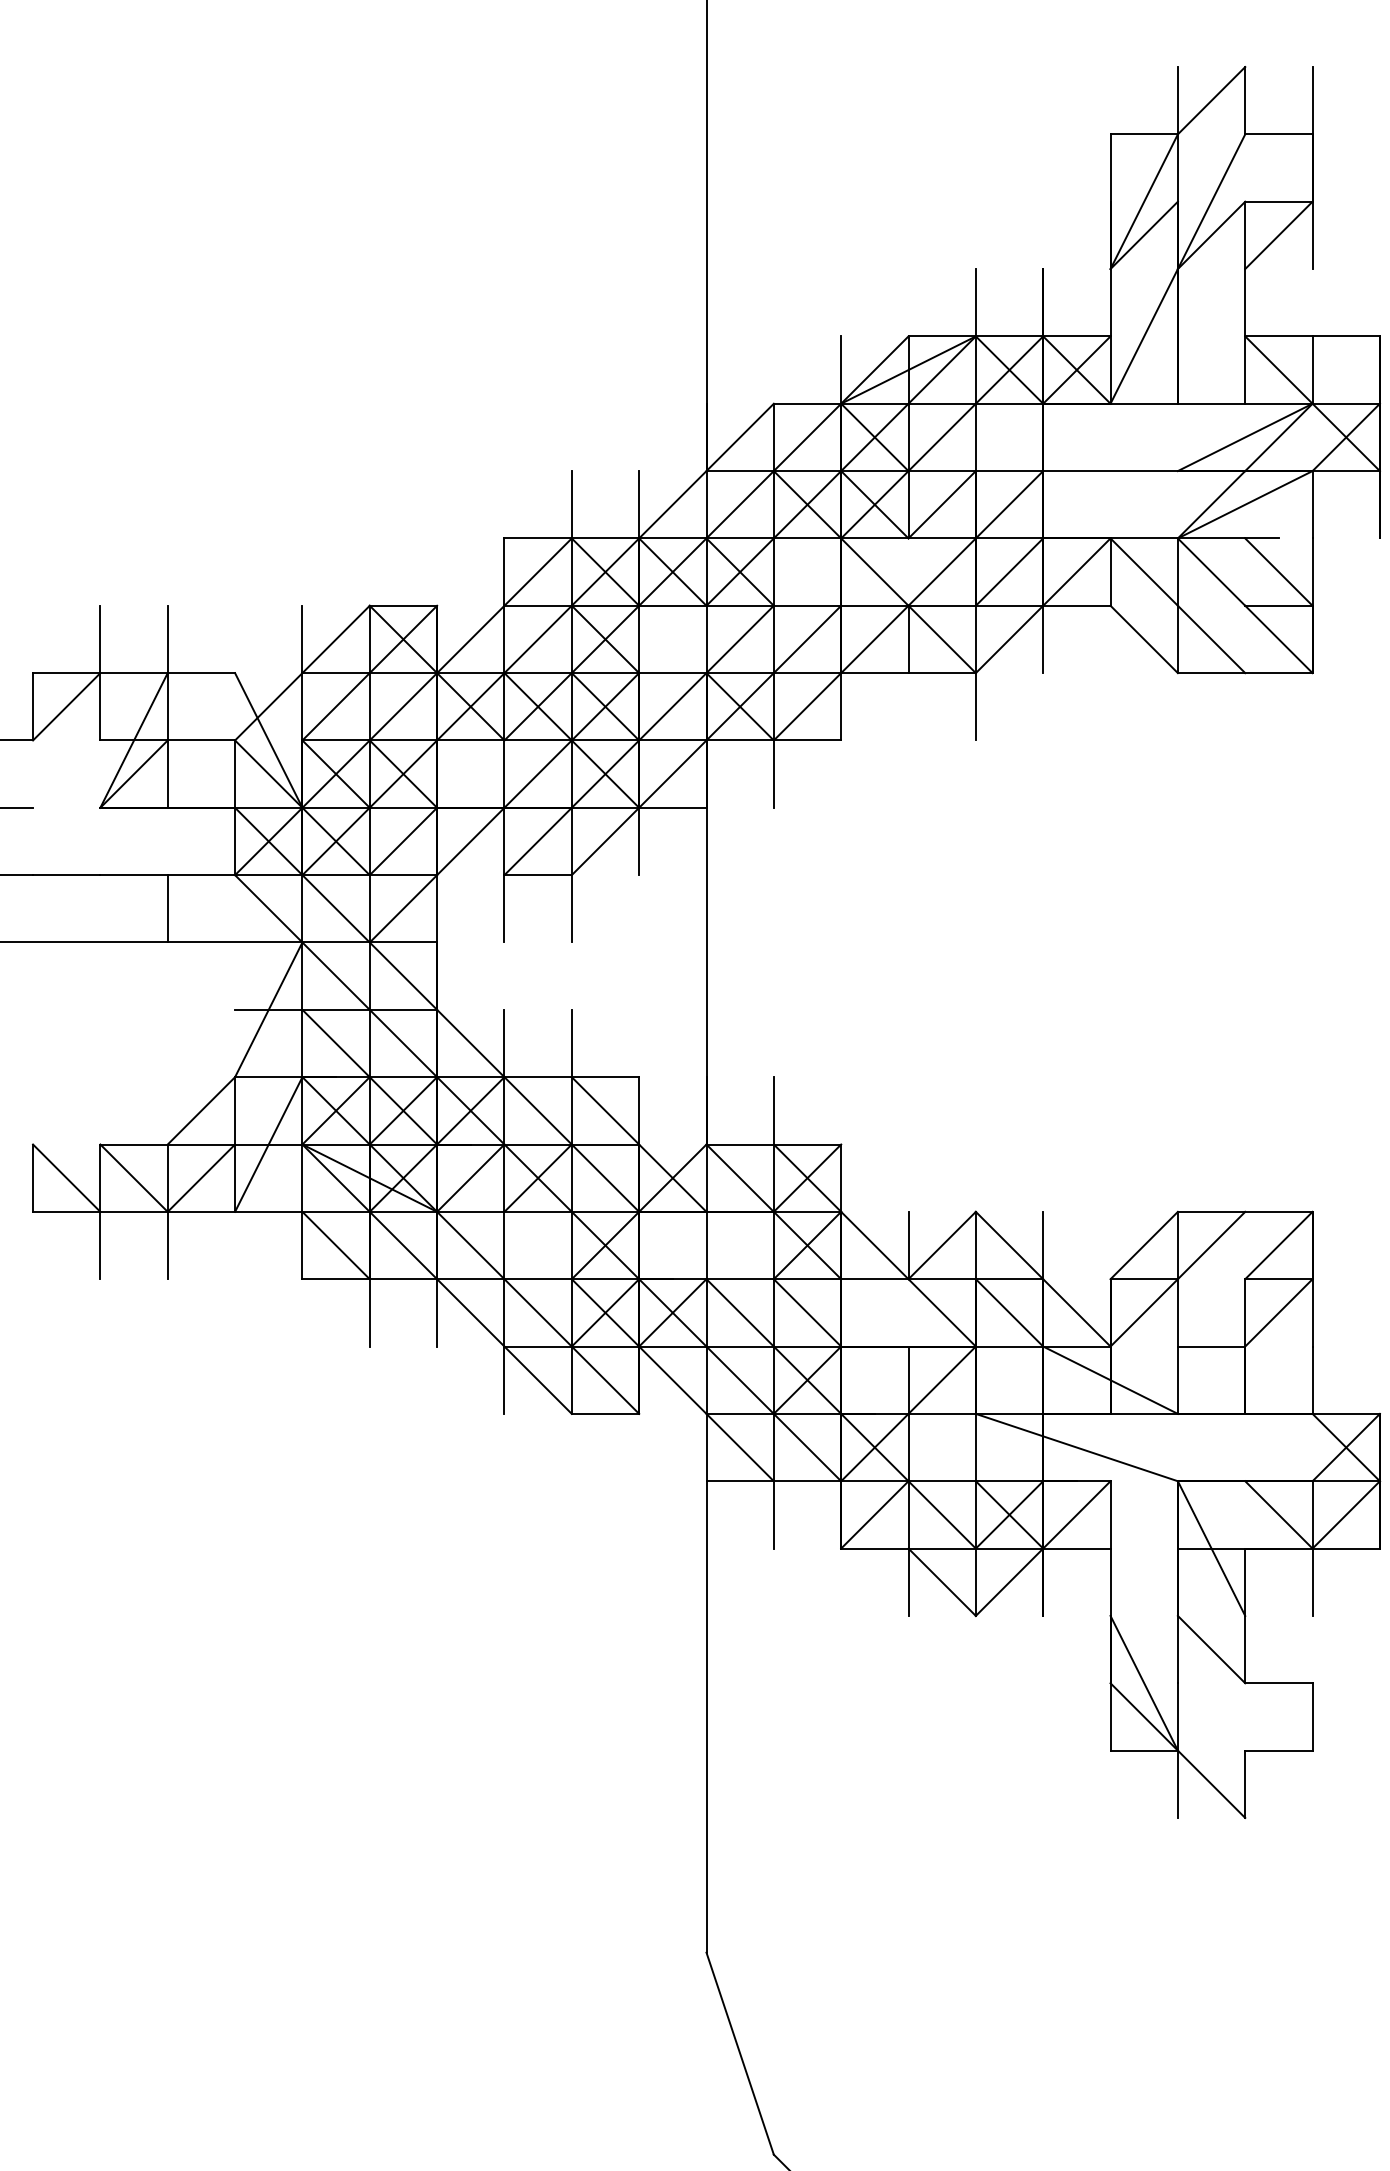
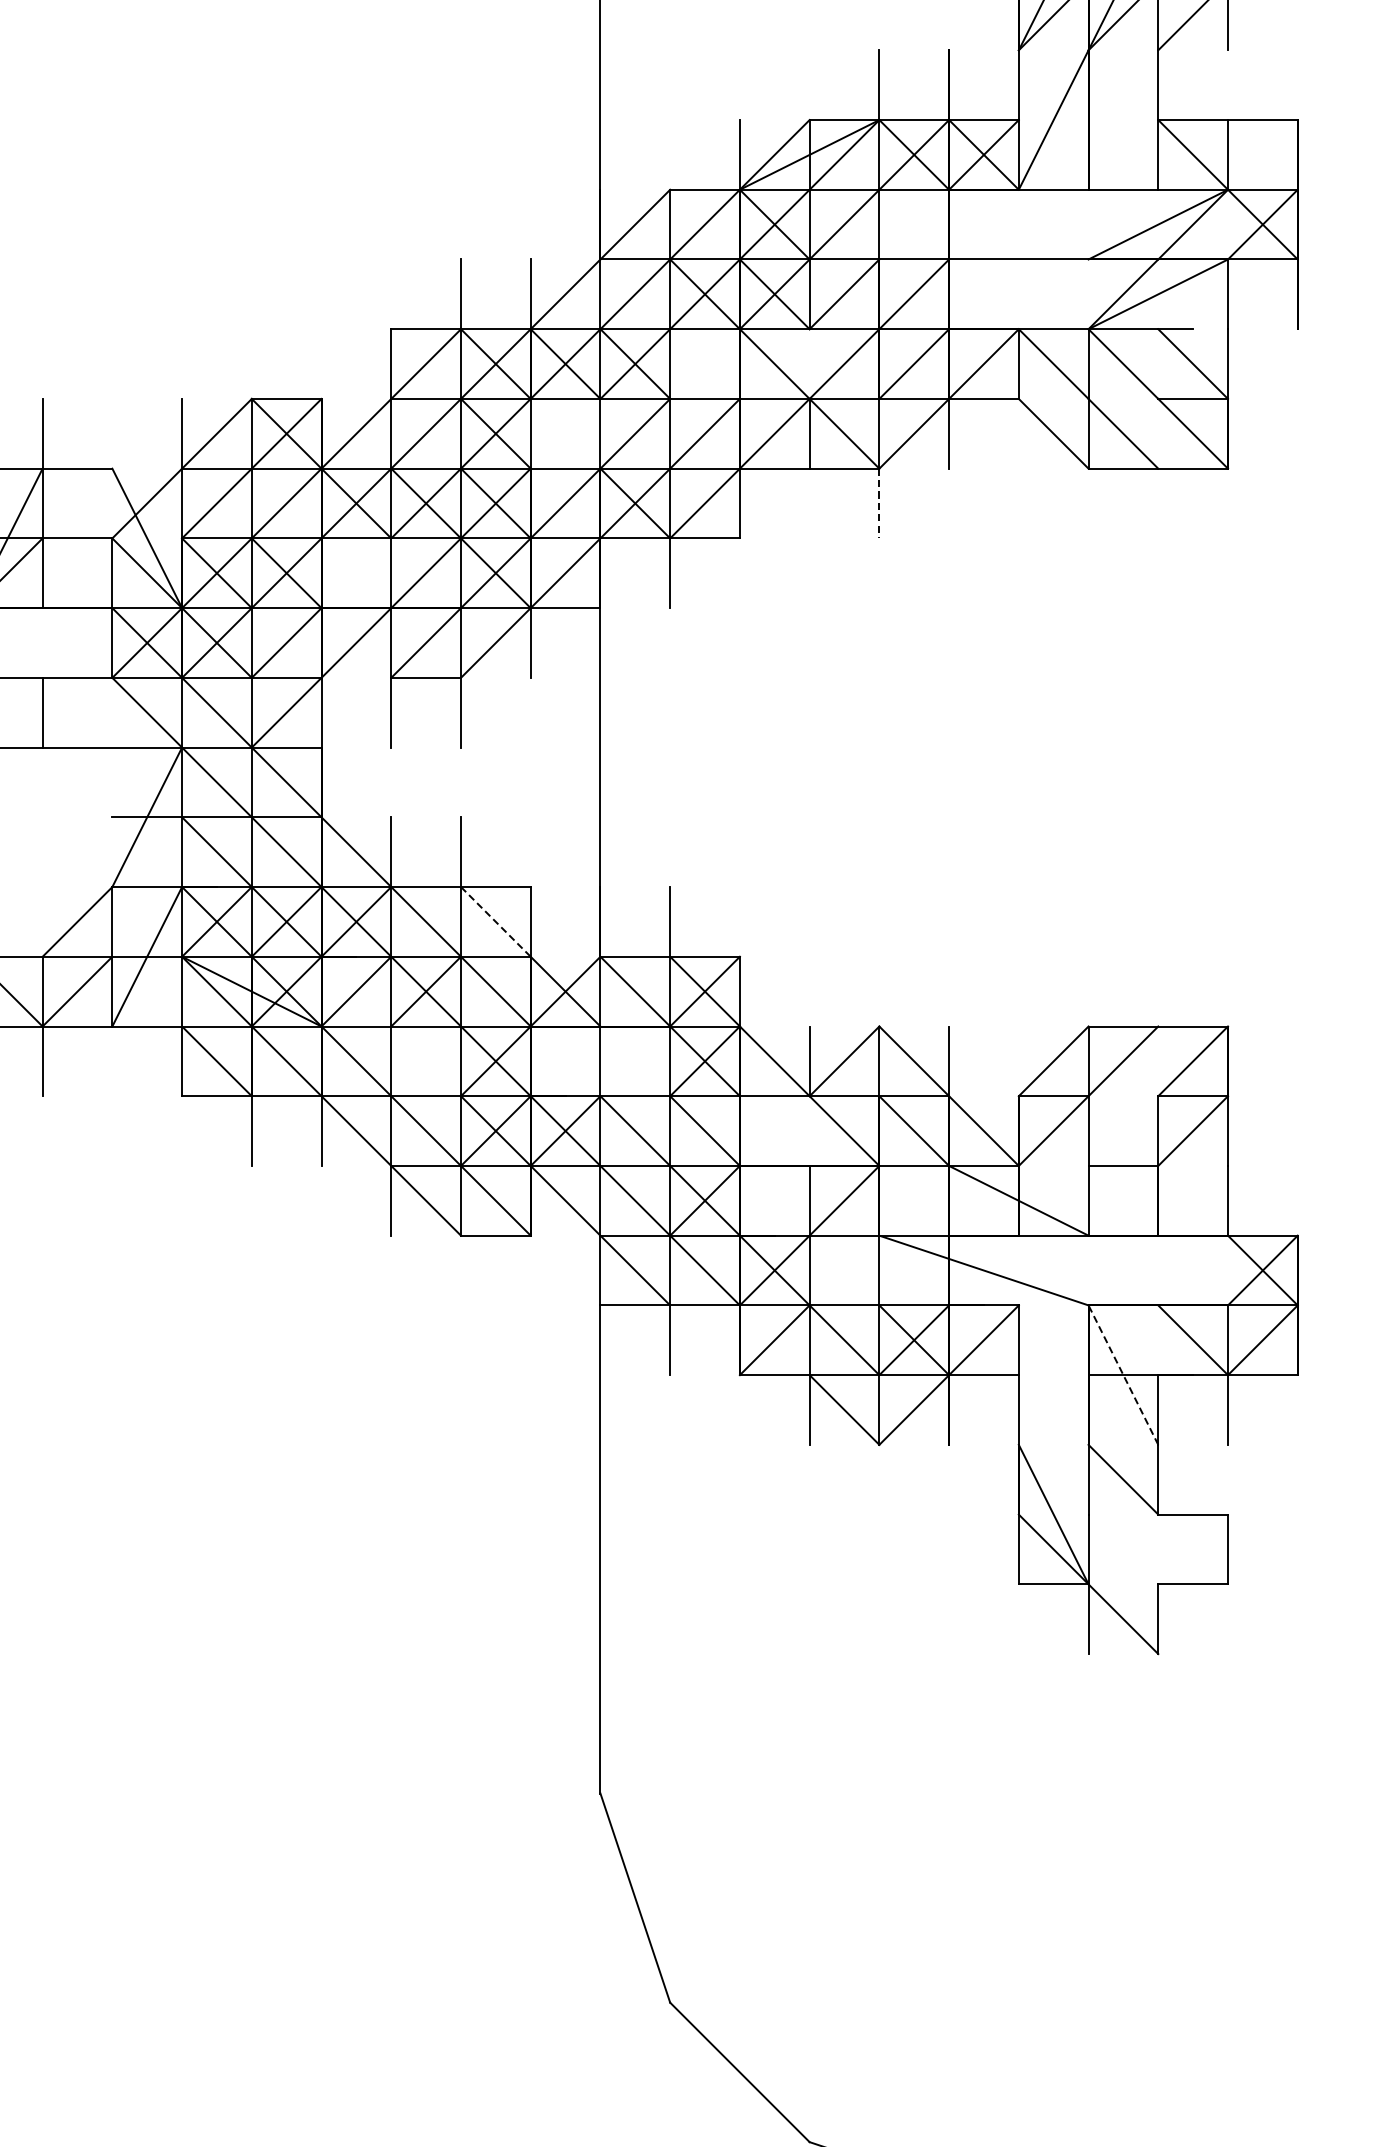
line: (975, 706) -> (878, 503), solid -> dashed
line: (605, 1110) -> (495, 921), solid -> dashed
line: (1211, 1548) -> (1123, 1375), solid -> dashed

